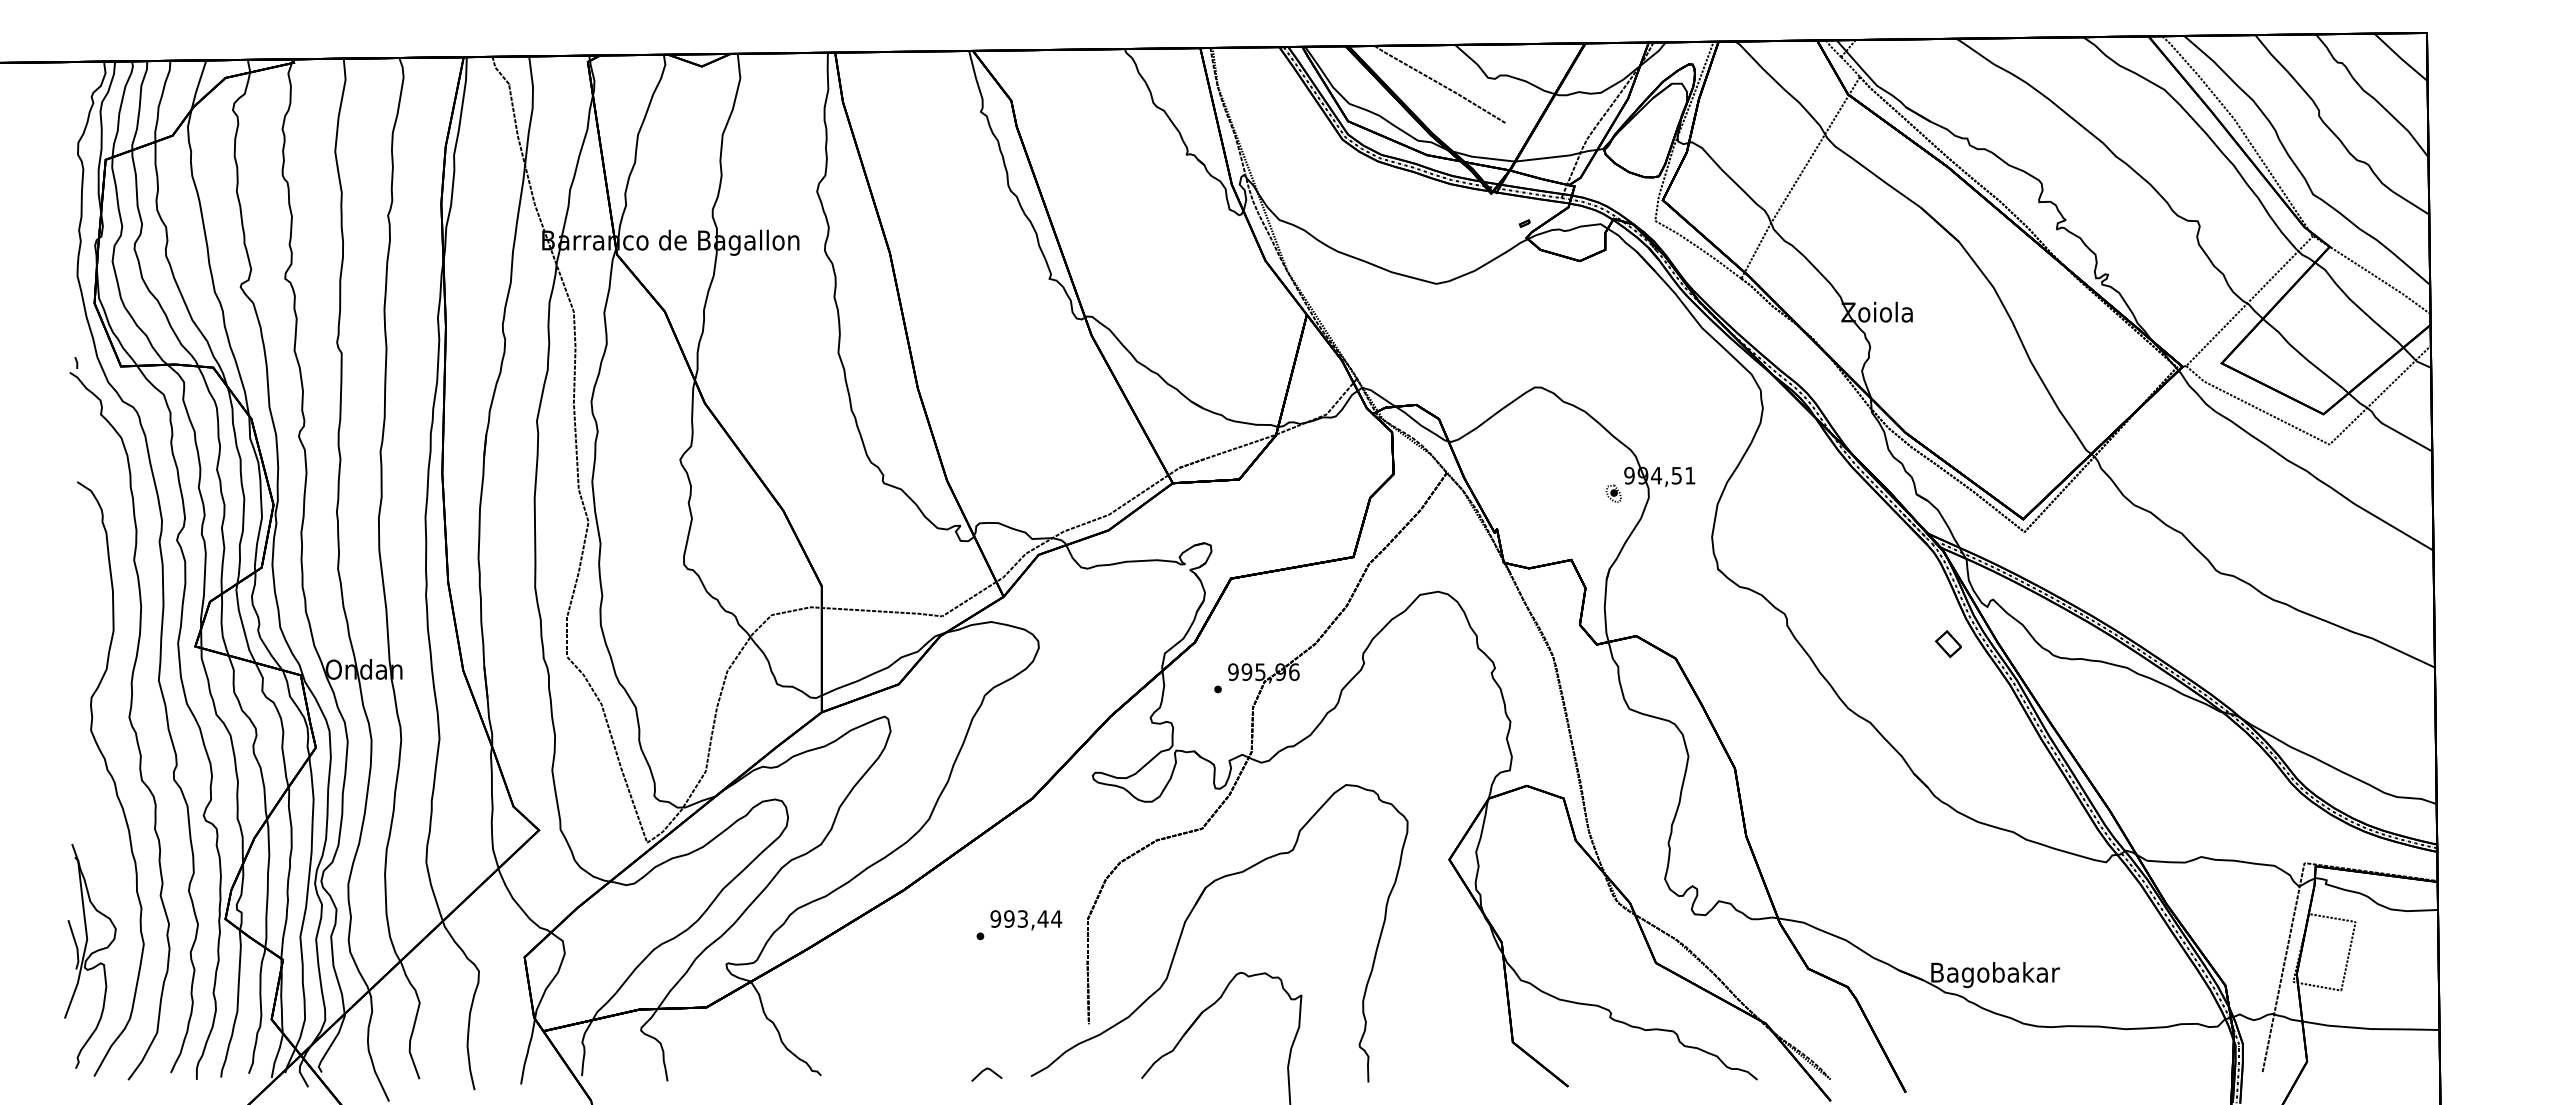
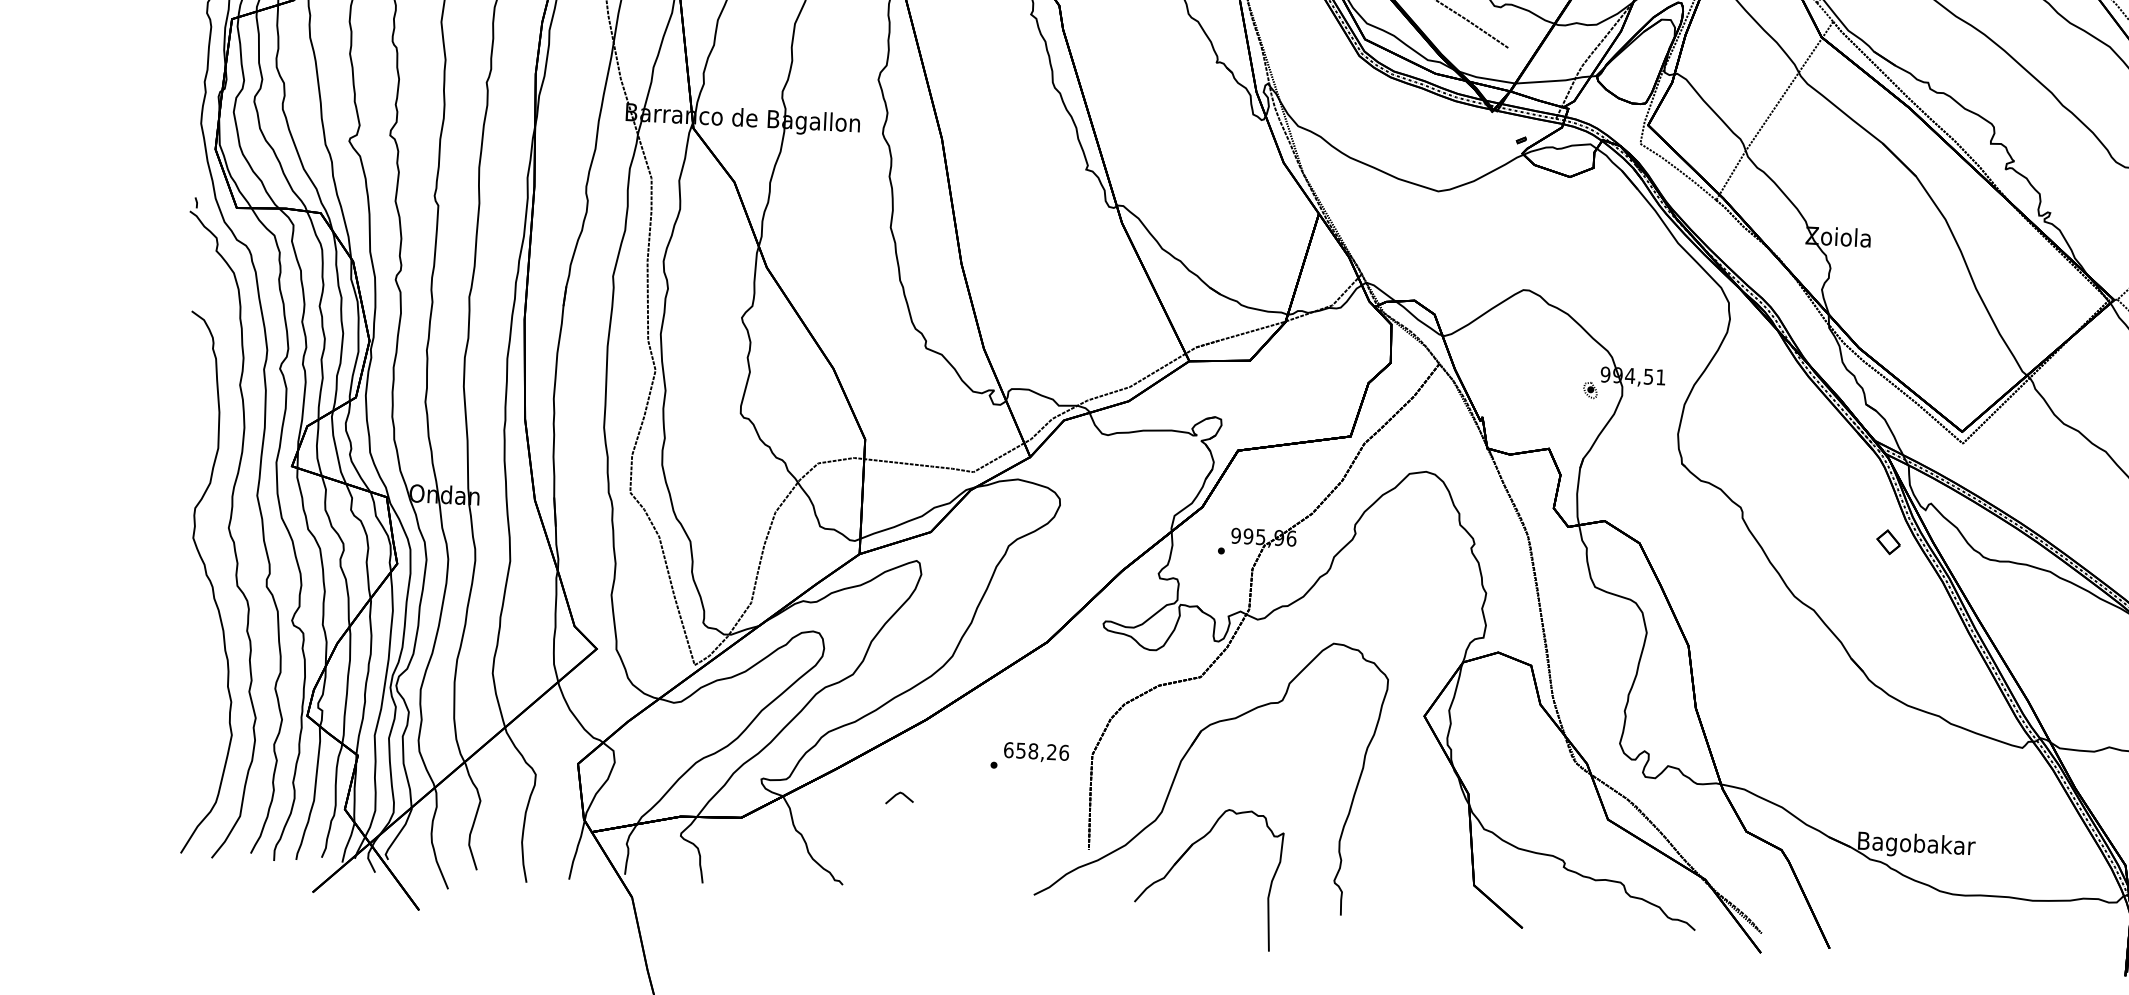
text: (1026, 918) -> (1036, 751), 993,44 -> 658,26
part: (90, 955) -> (182, 743), removed
line: (984, 1071) -> (897, 795), moved

